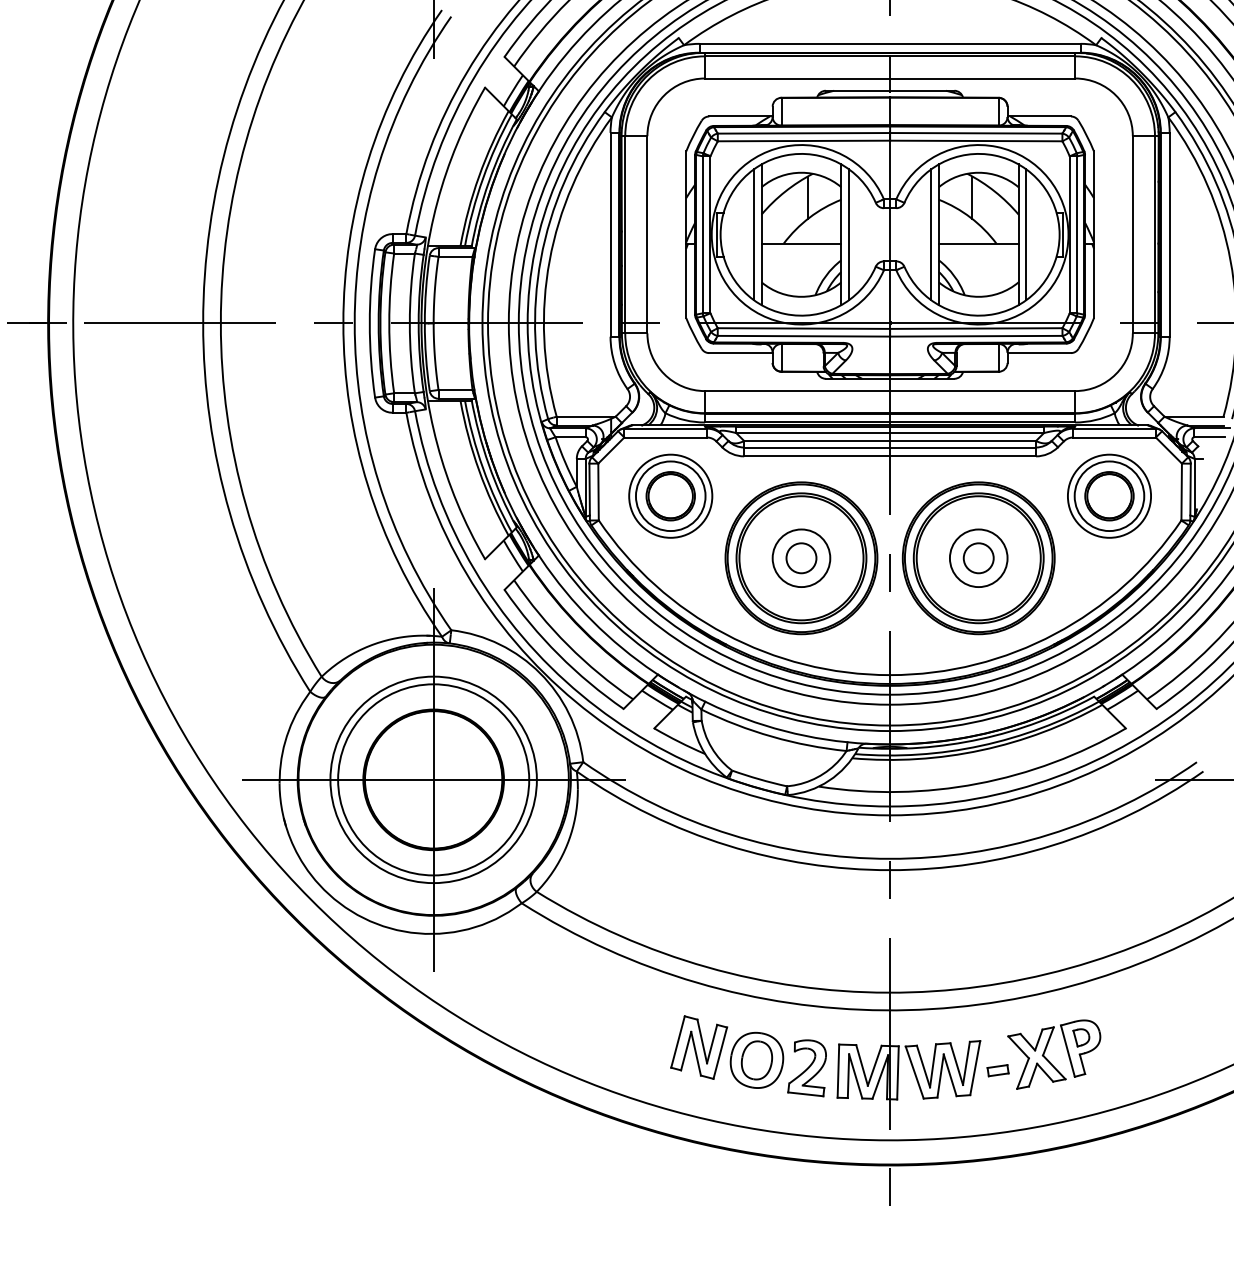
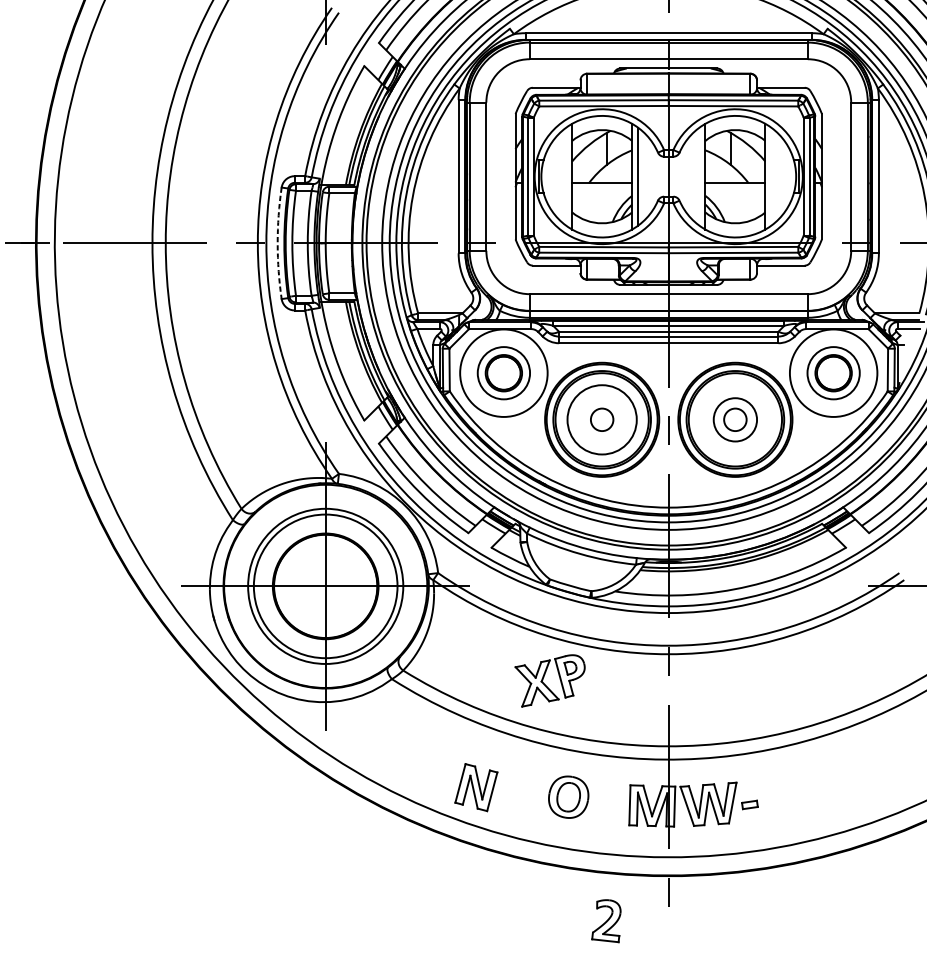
line: (753, 234) -> (566, 176), removed
line: (931, 234) -> (699, 176), removed
line: (1026, 234) -> (771, 176), removed
arc: (369, 323) -> (277, 243), solid -> dashed
circle: (670, 495) -> (503, 372), size x1.4
circle: (1109, 495) -> (833, 372), size x1.4
circle: (801, 558) -> (602, 420), size x1.6
part: (699, 1047) -> (476, 787), moved
part: (1048, 1059) -> (545, 684), moved
part: (806, 1068) -> (605, 921), moved

